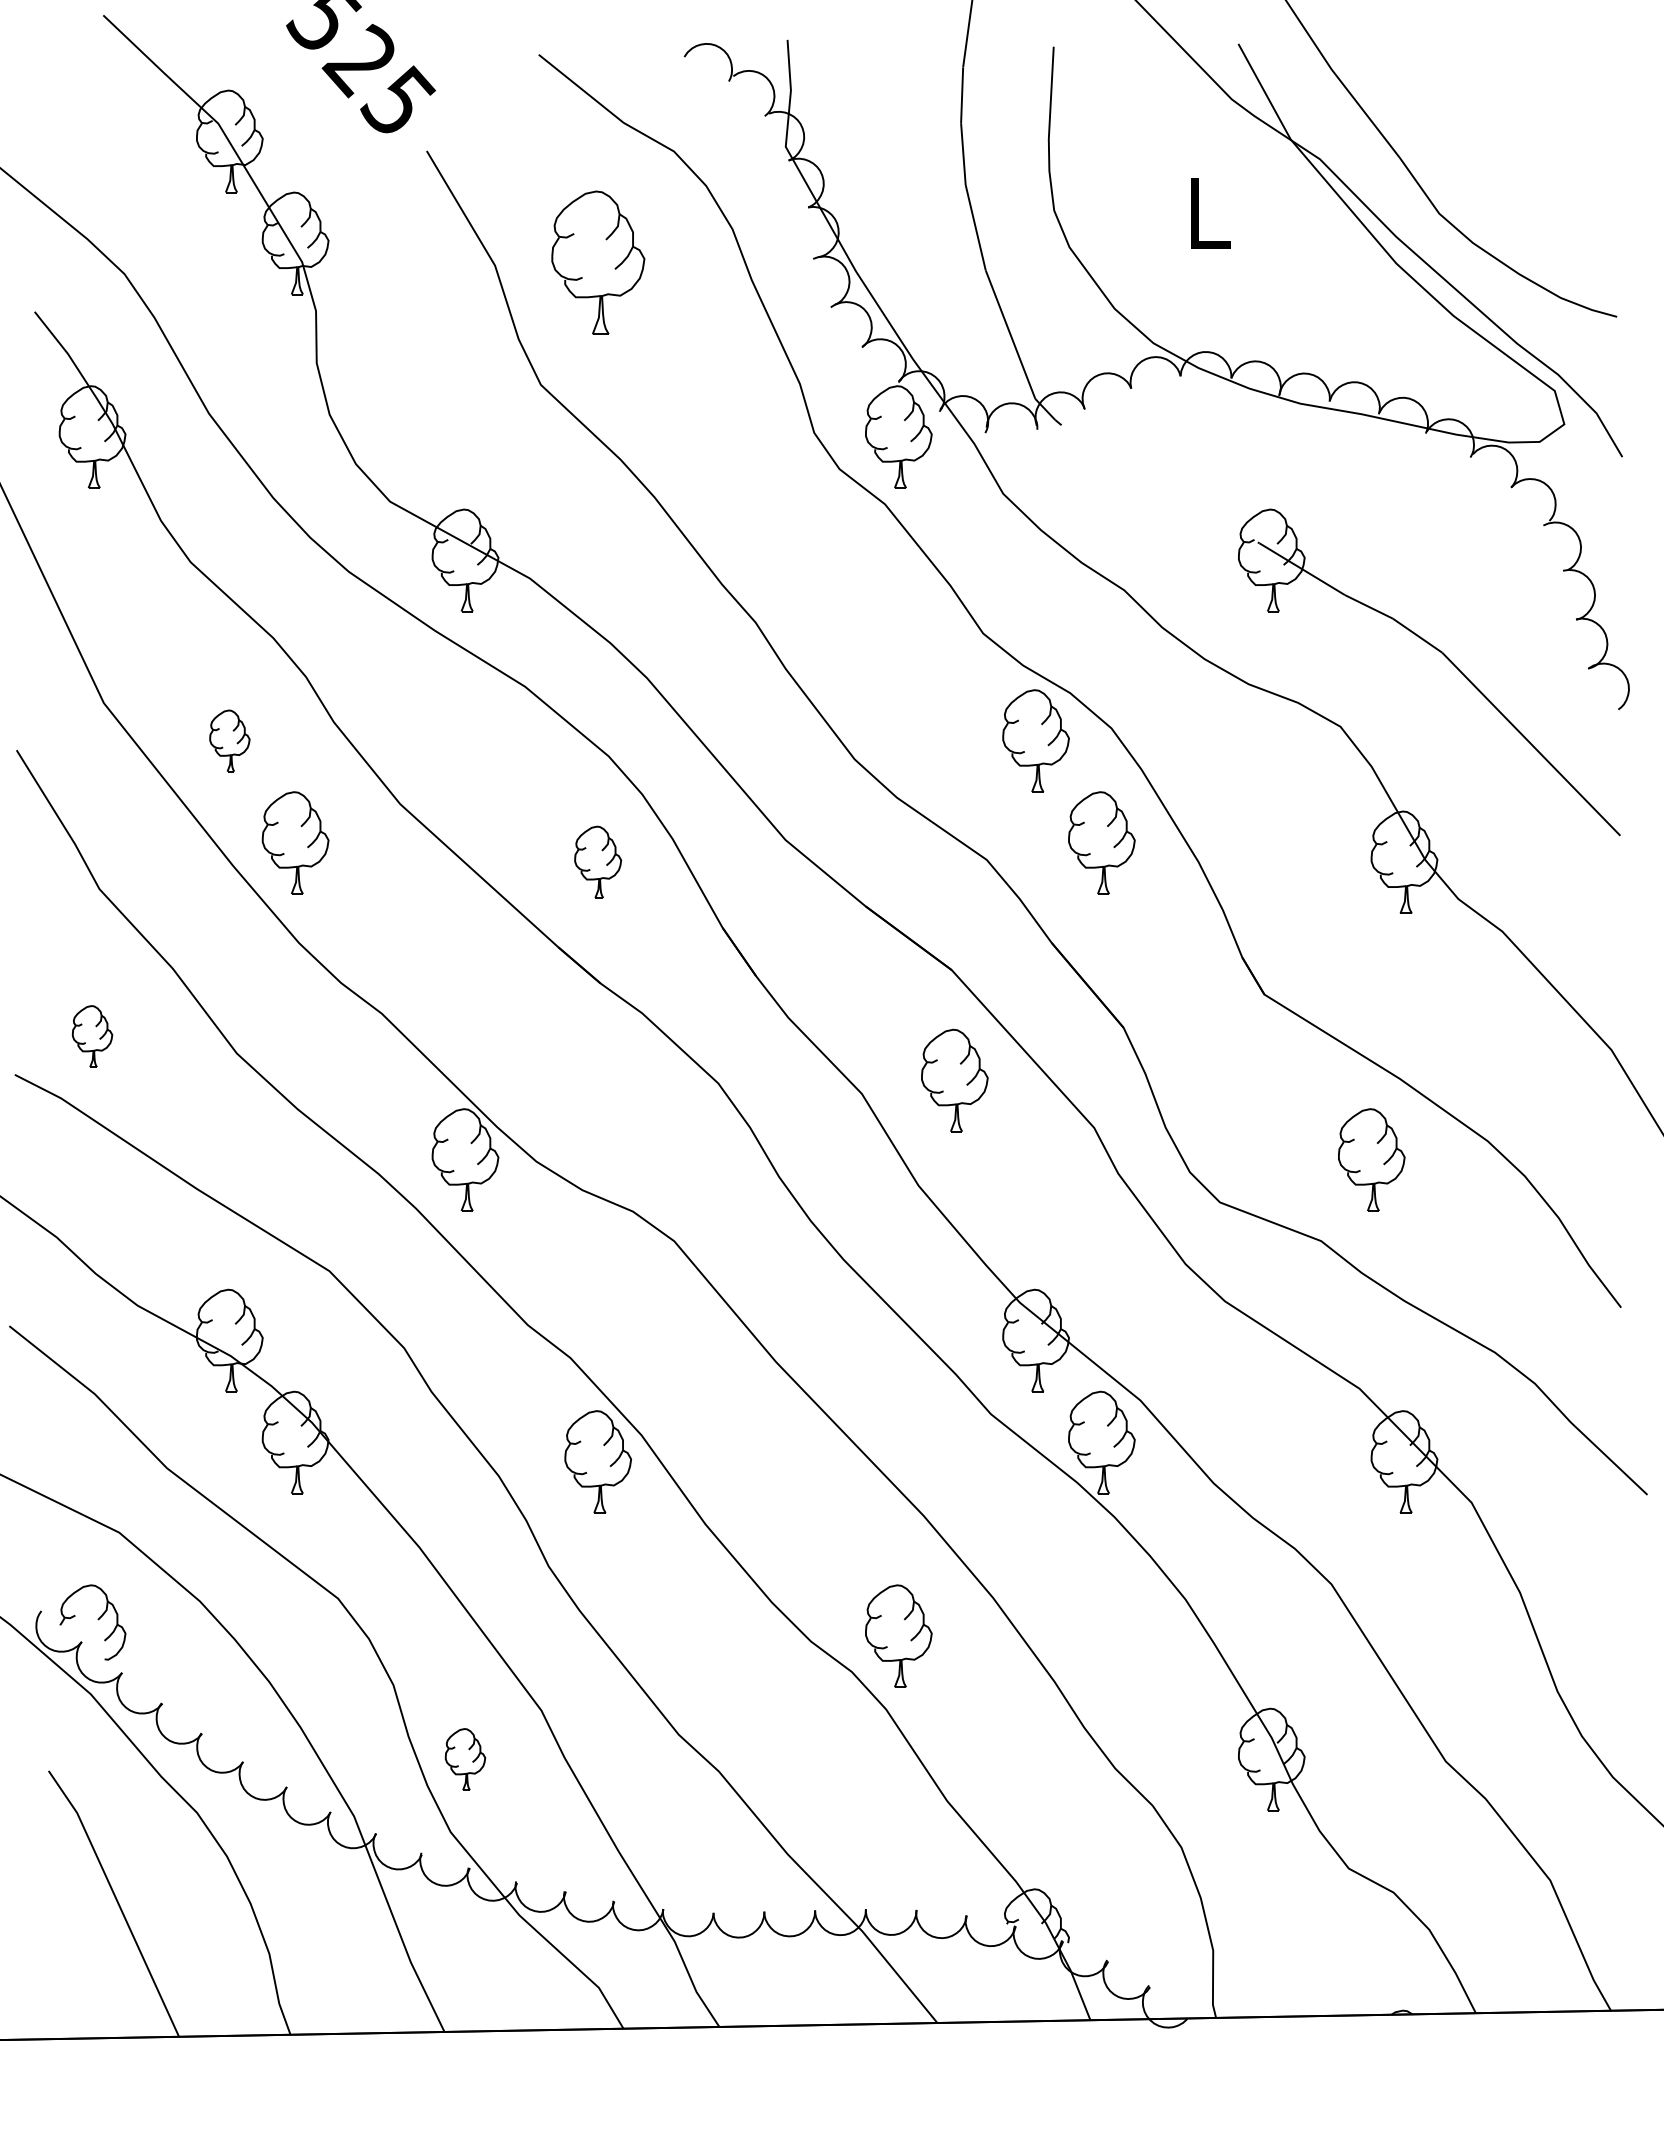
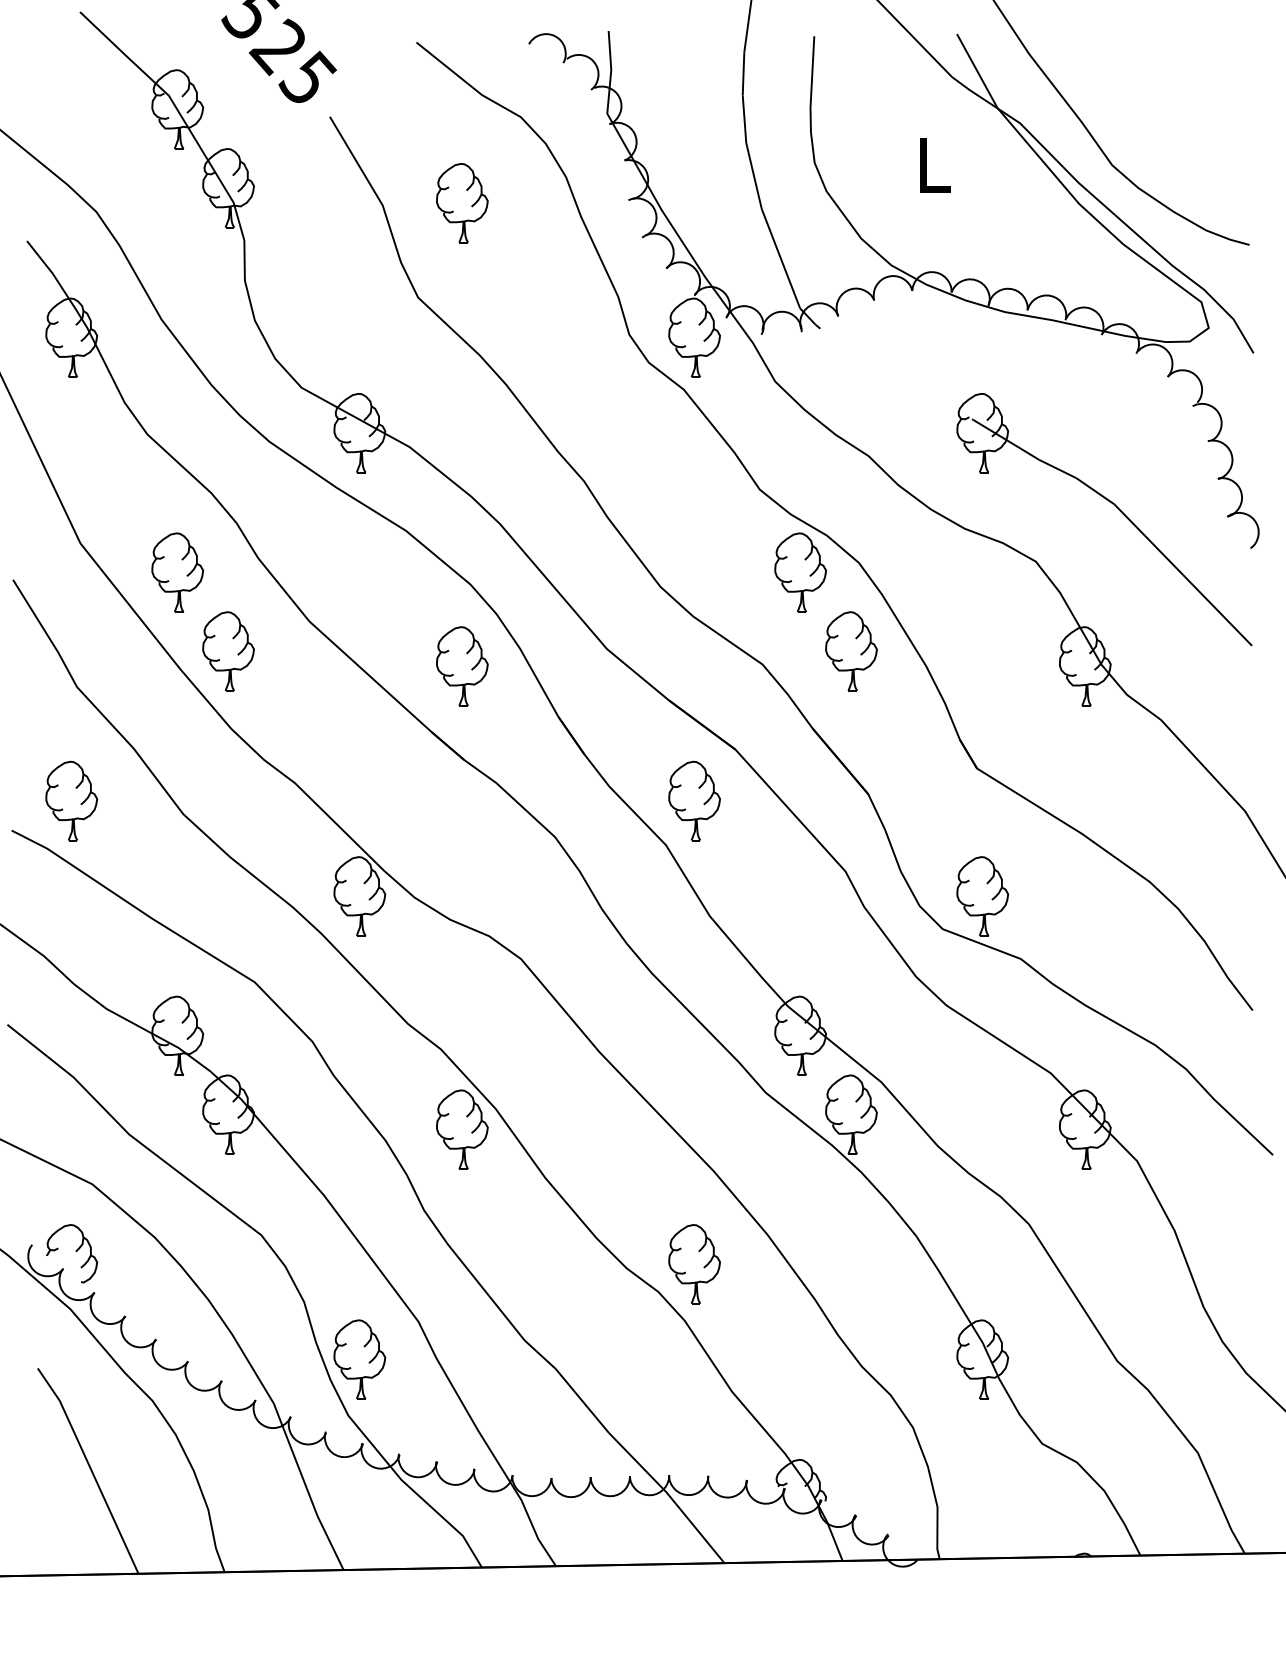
part: (597, 262) -> (461, 202), size x0.71
part: (229, 740) -> (177, 572), size x1.67
part: (597, 861) -> (461, 665), size x1.43
part: (92, 1036) -> (71, 800), size x1.67
part: (954, 1080) -> (694, 800), moved
part: (1371, 1159) -> (982, 895), moved
part: (465, 1759) -> (359, 1359), size x1.67

